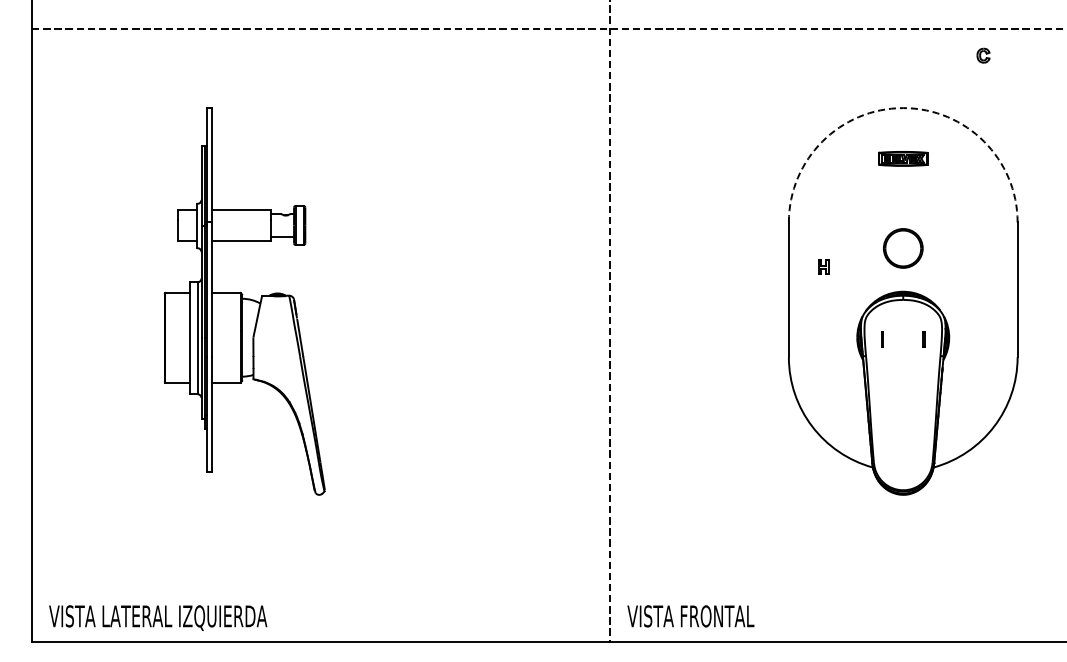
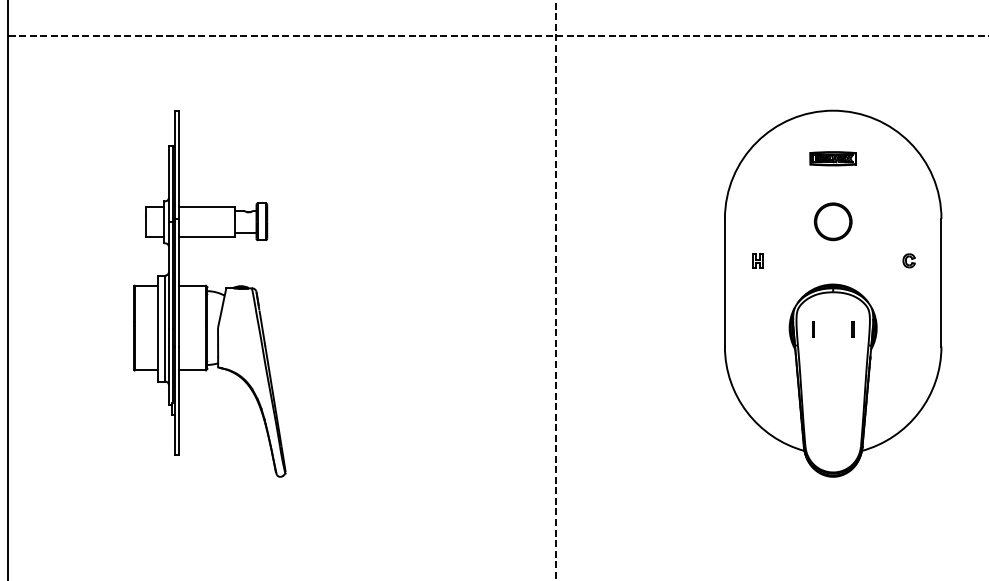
part: (983, 55) -> (909, 260), moved
arc: (903, 108) -> (833, 111), dashed -> solid
circle: (903, 248) -> (833, 221), moved

